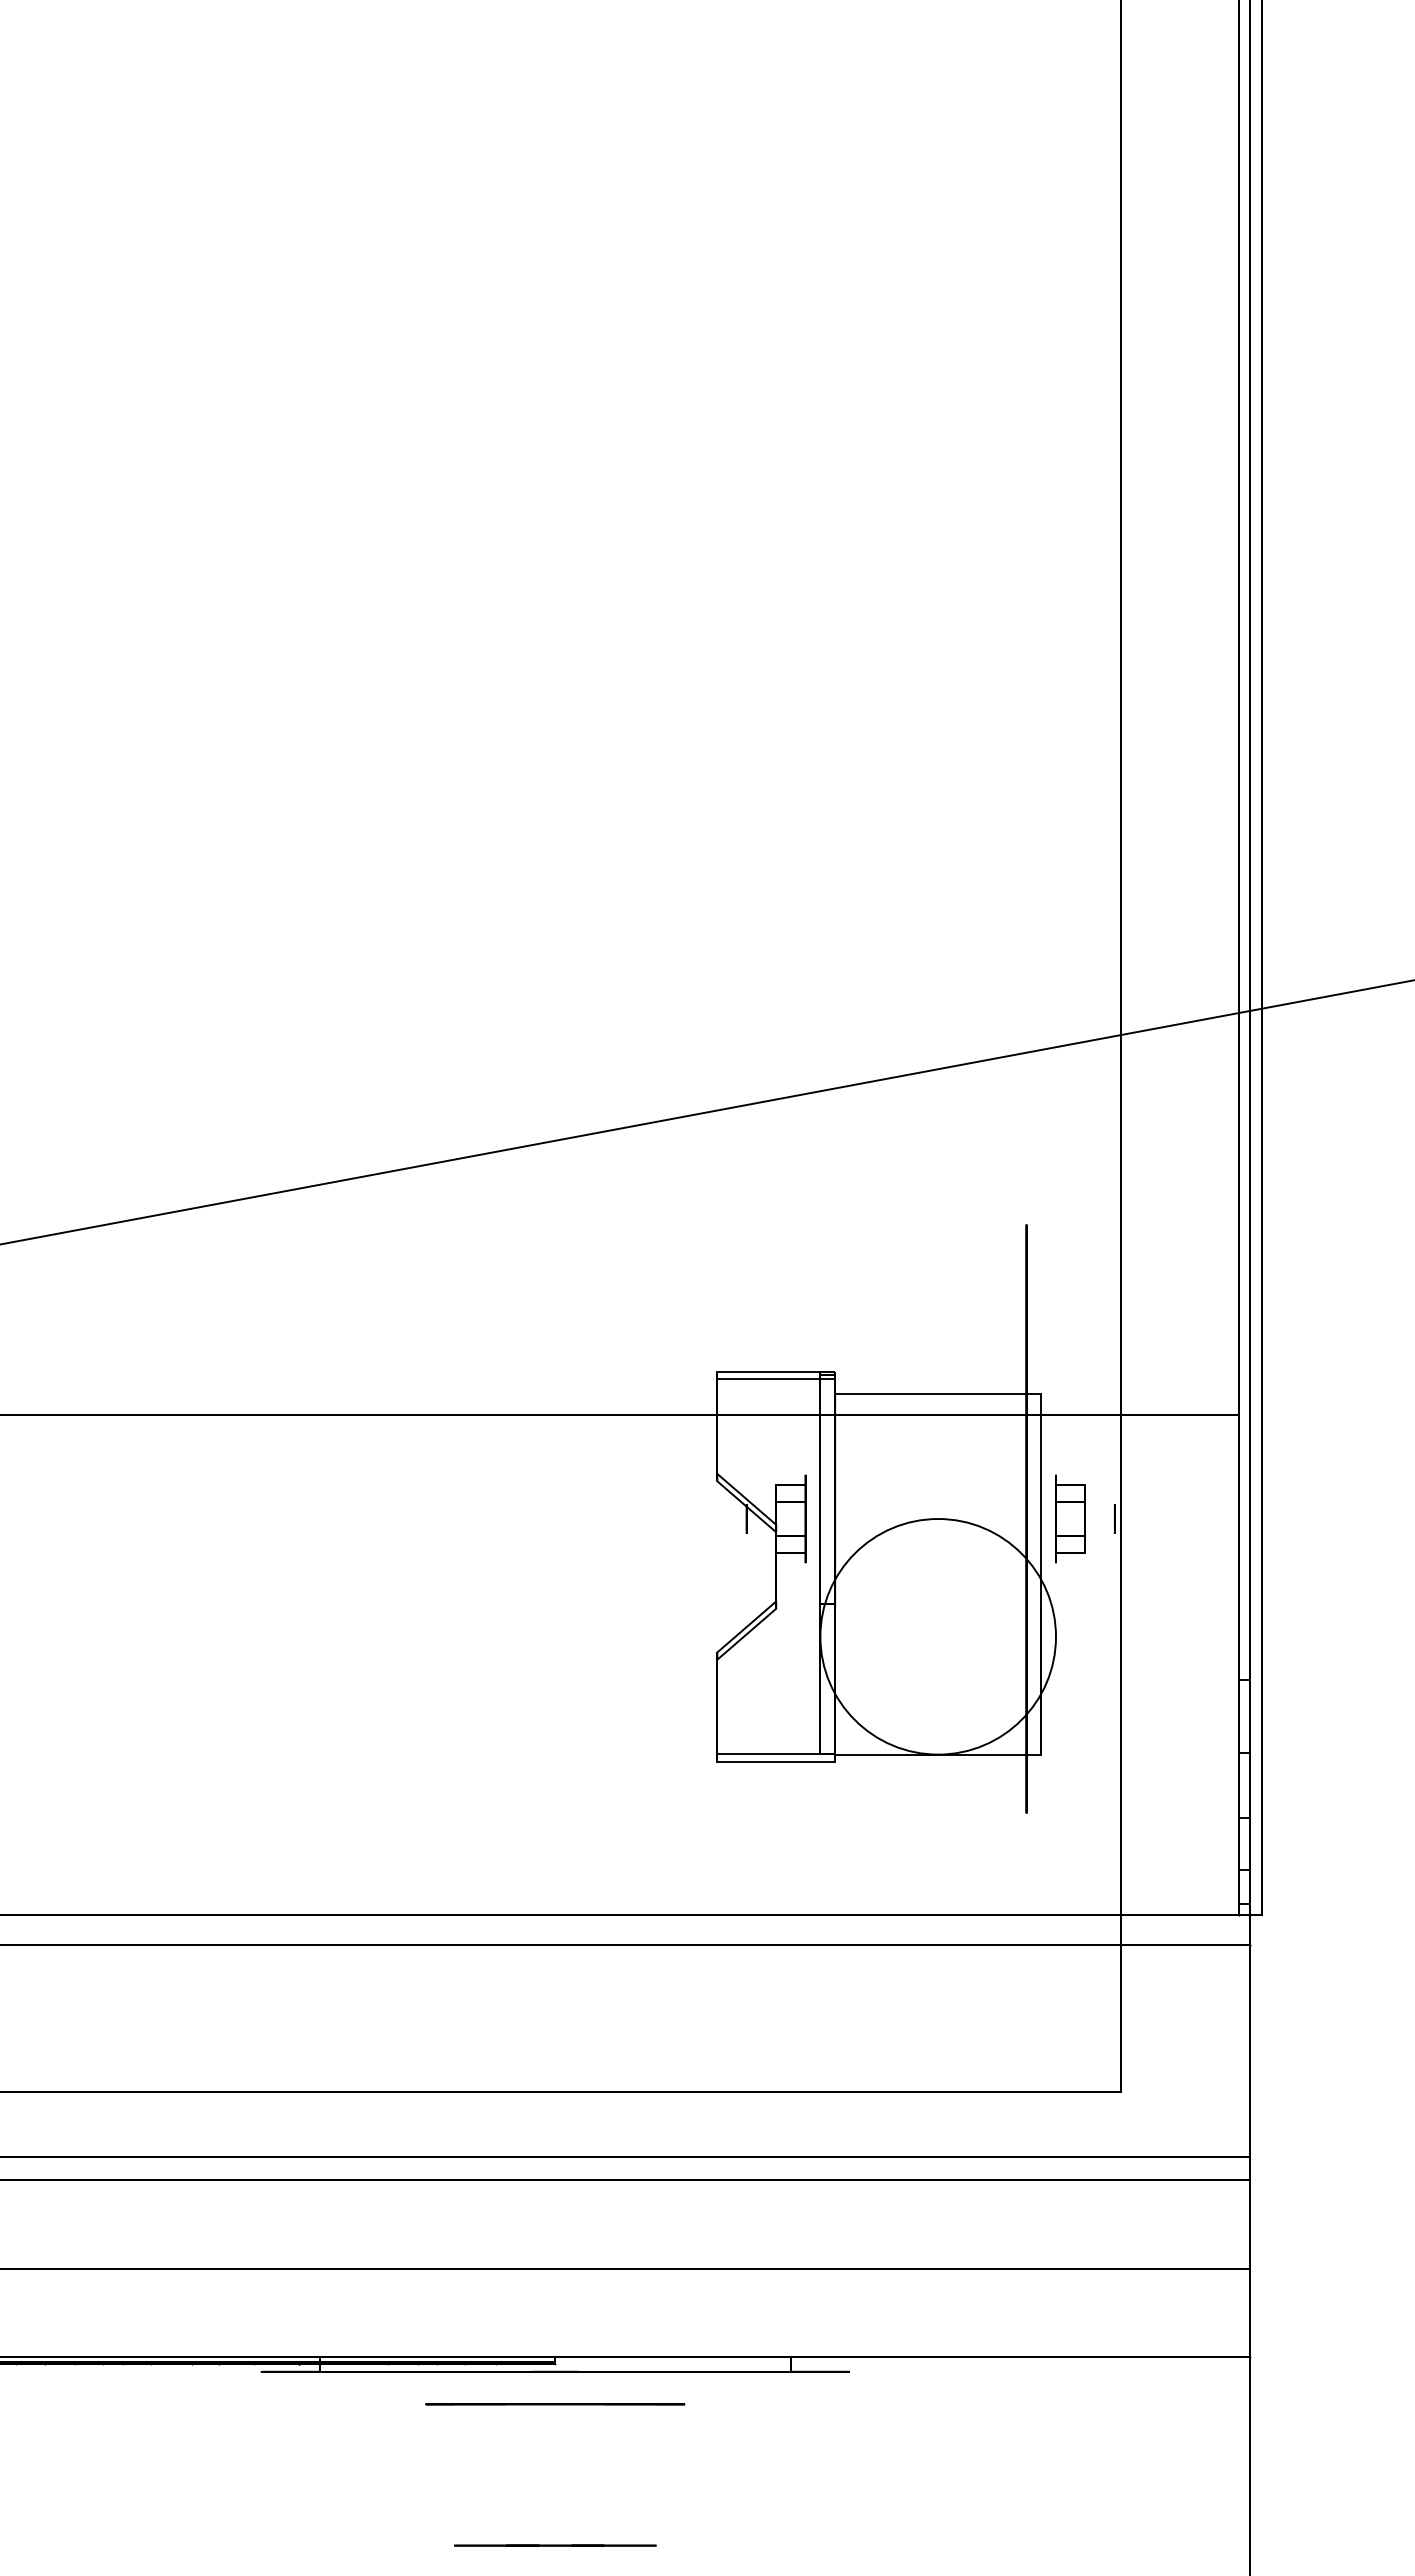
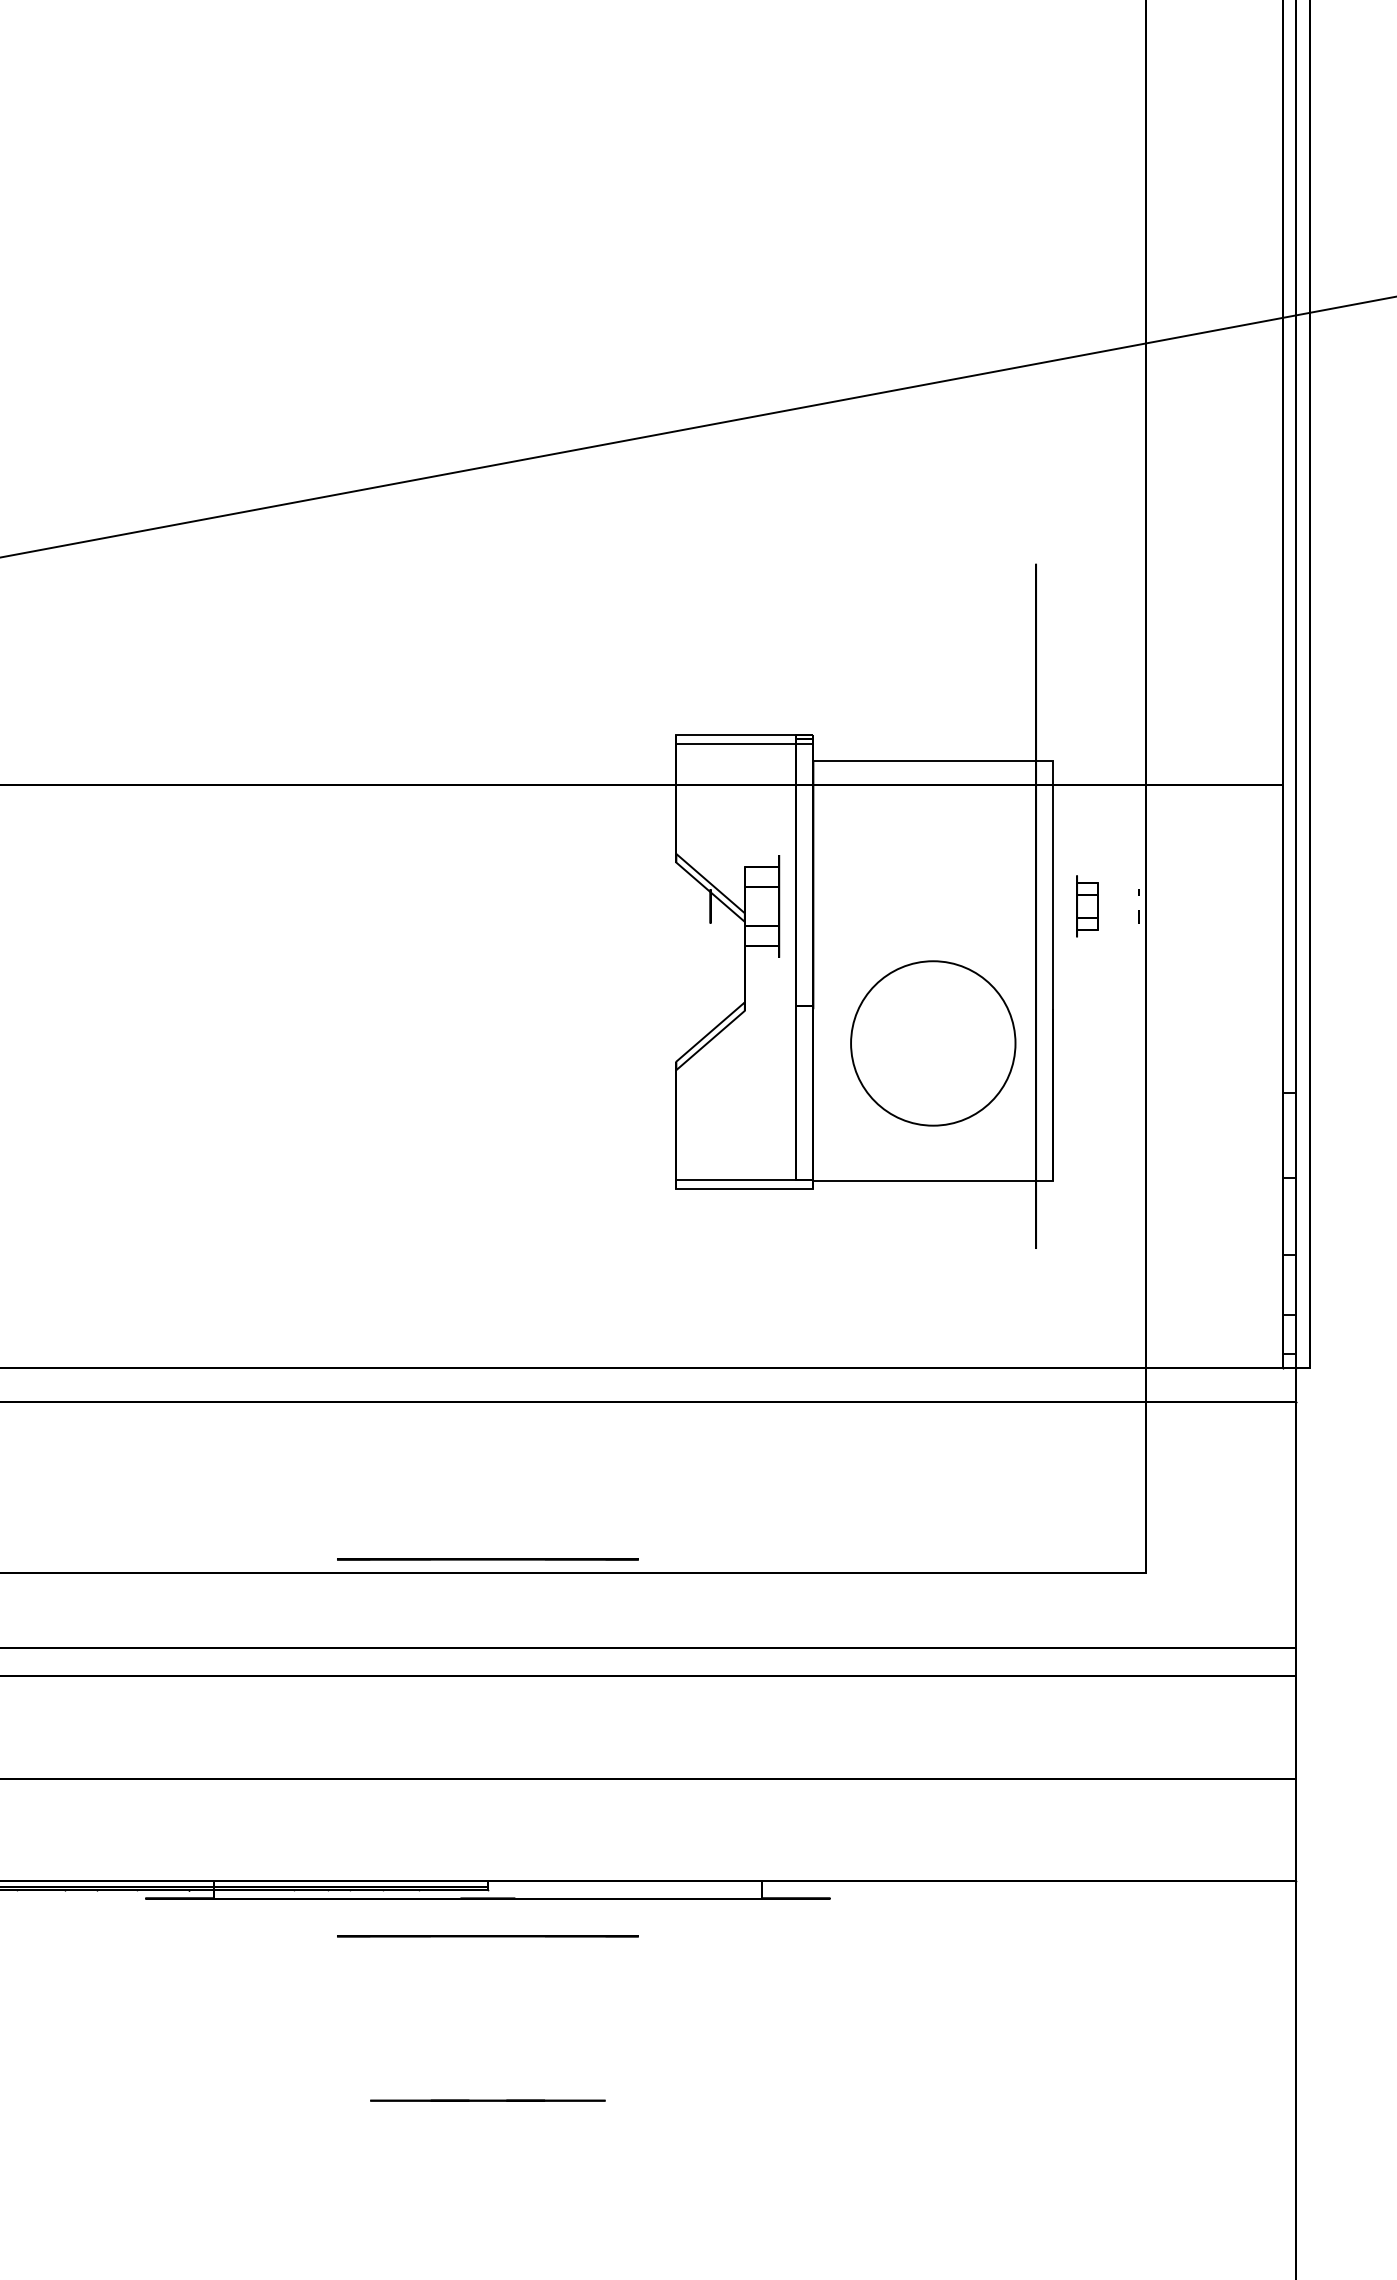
part: (1070, 1518) -> (1087, 905), size x0.6
circle: (1114, 1518) -> (1138, 905), solid -> dashed
circle: (938, 1636) -> (933, 1043), size x0.6
line: (555, 2080) -> (488, 1559), added

